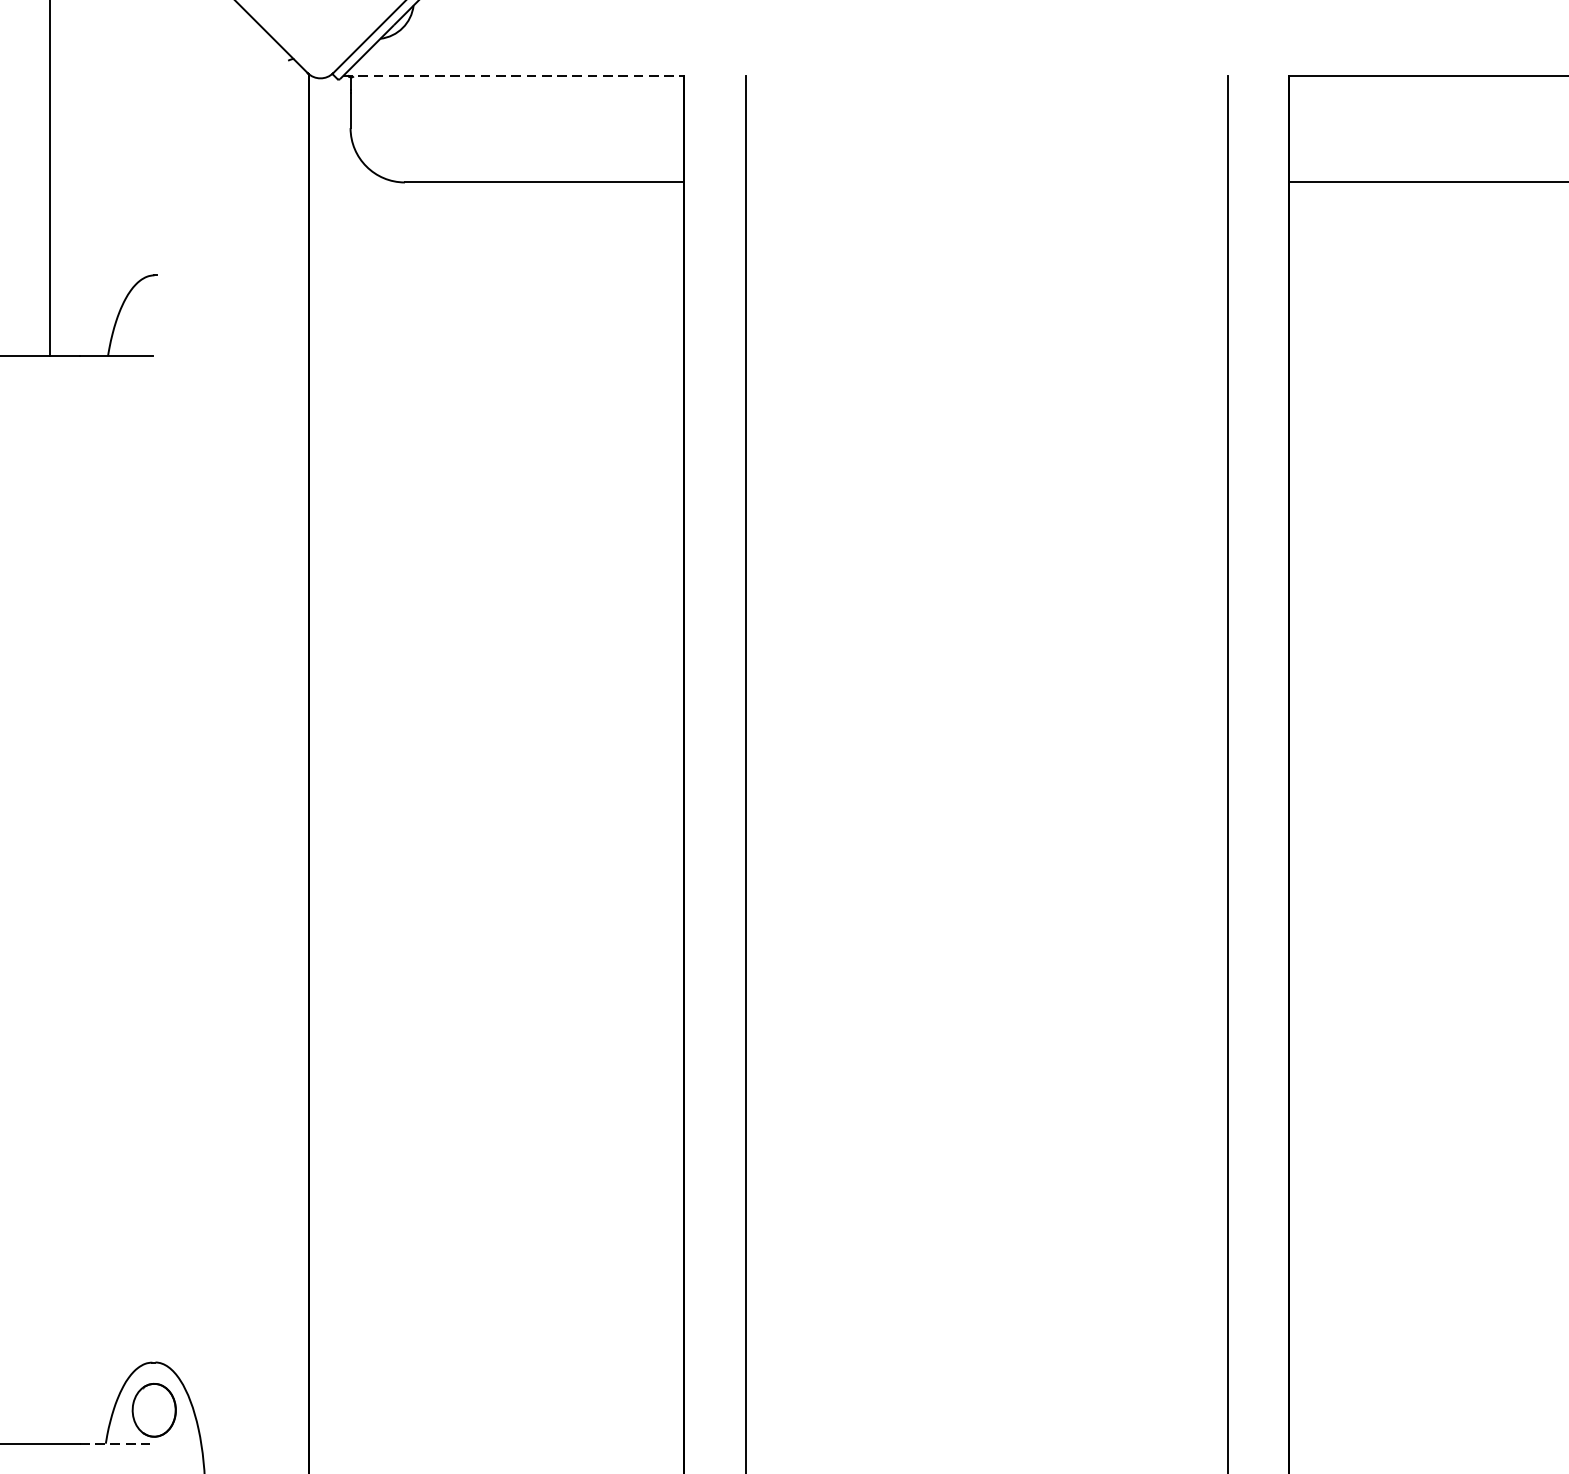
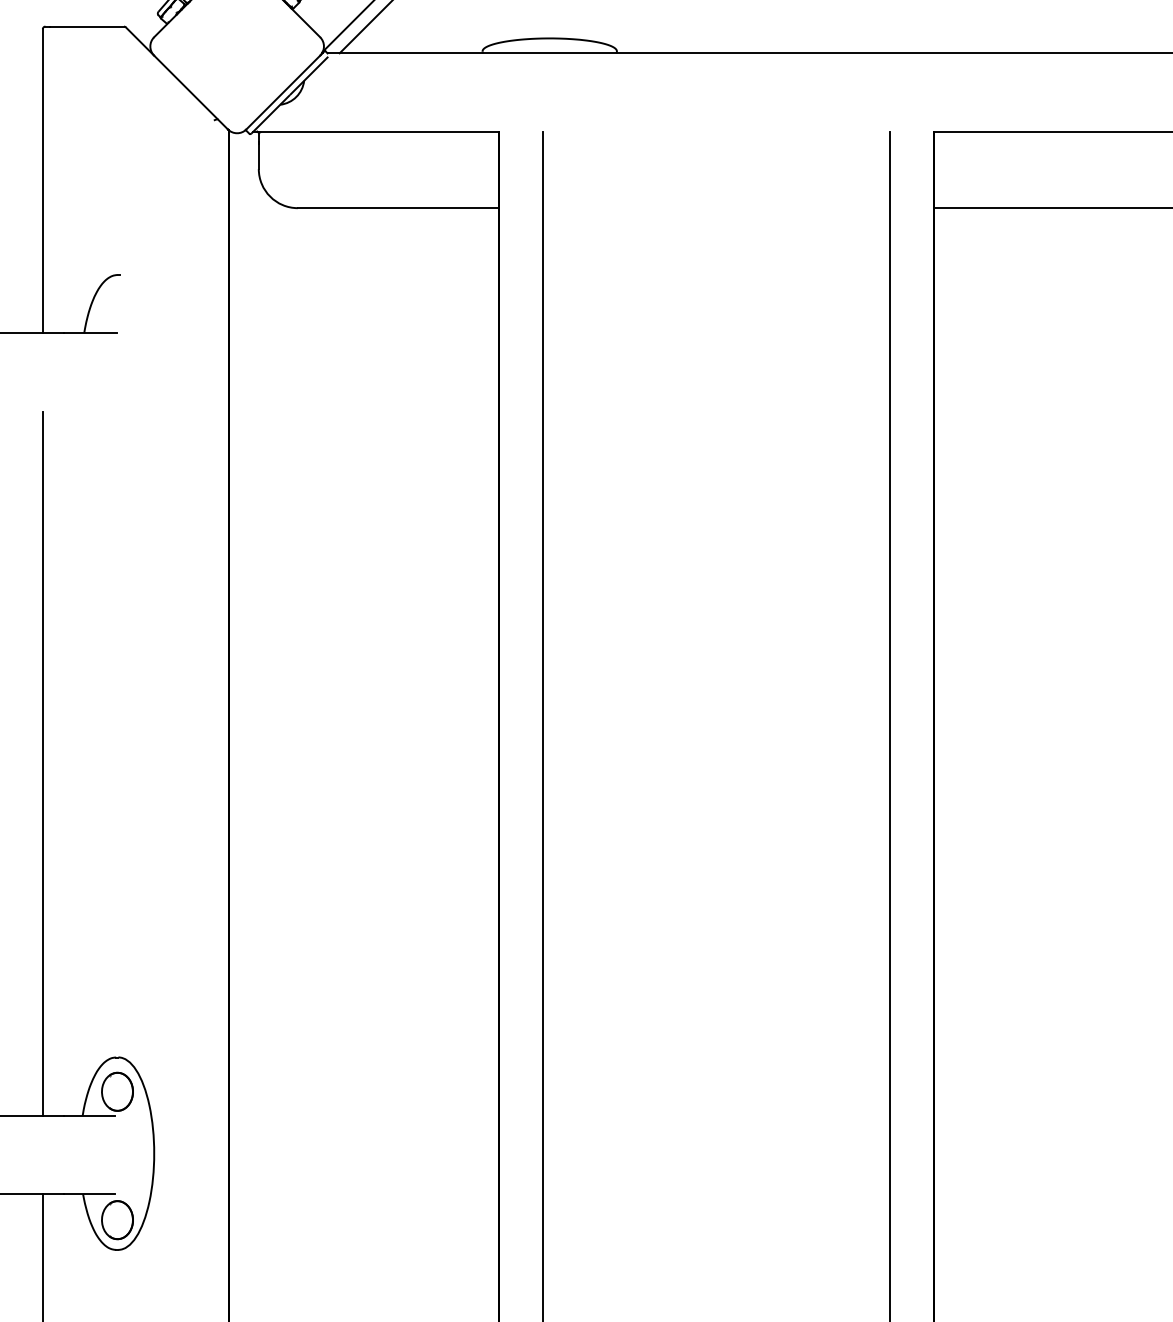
line: (514, 75) -> (376, 131), dashed -> solid
line: (50, 954) -> (42, 763), added
line: (115, 1443) -> (89, 1115), dashed -> solid

